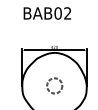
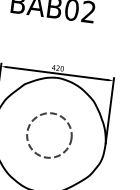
circle: (54, 85) -> (49, 134), size x1.67

